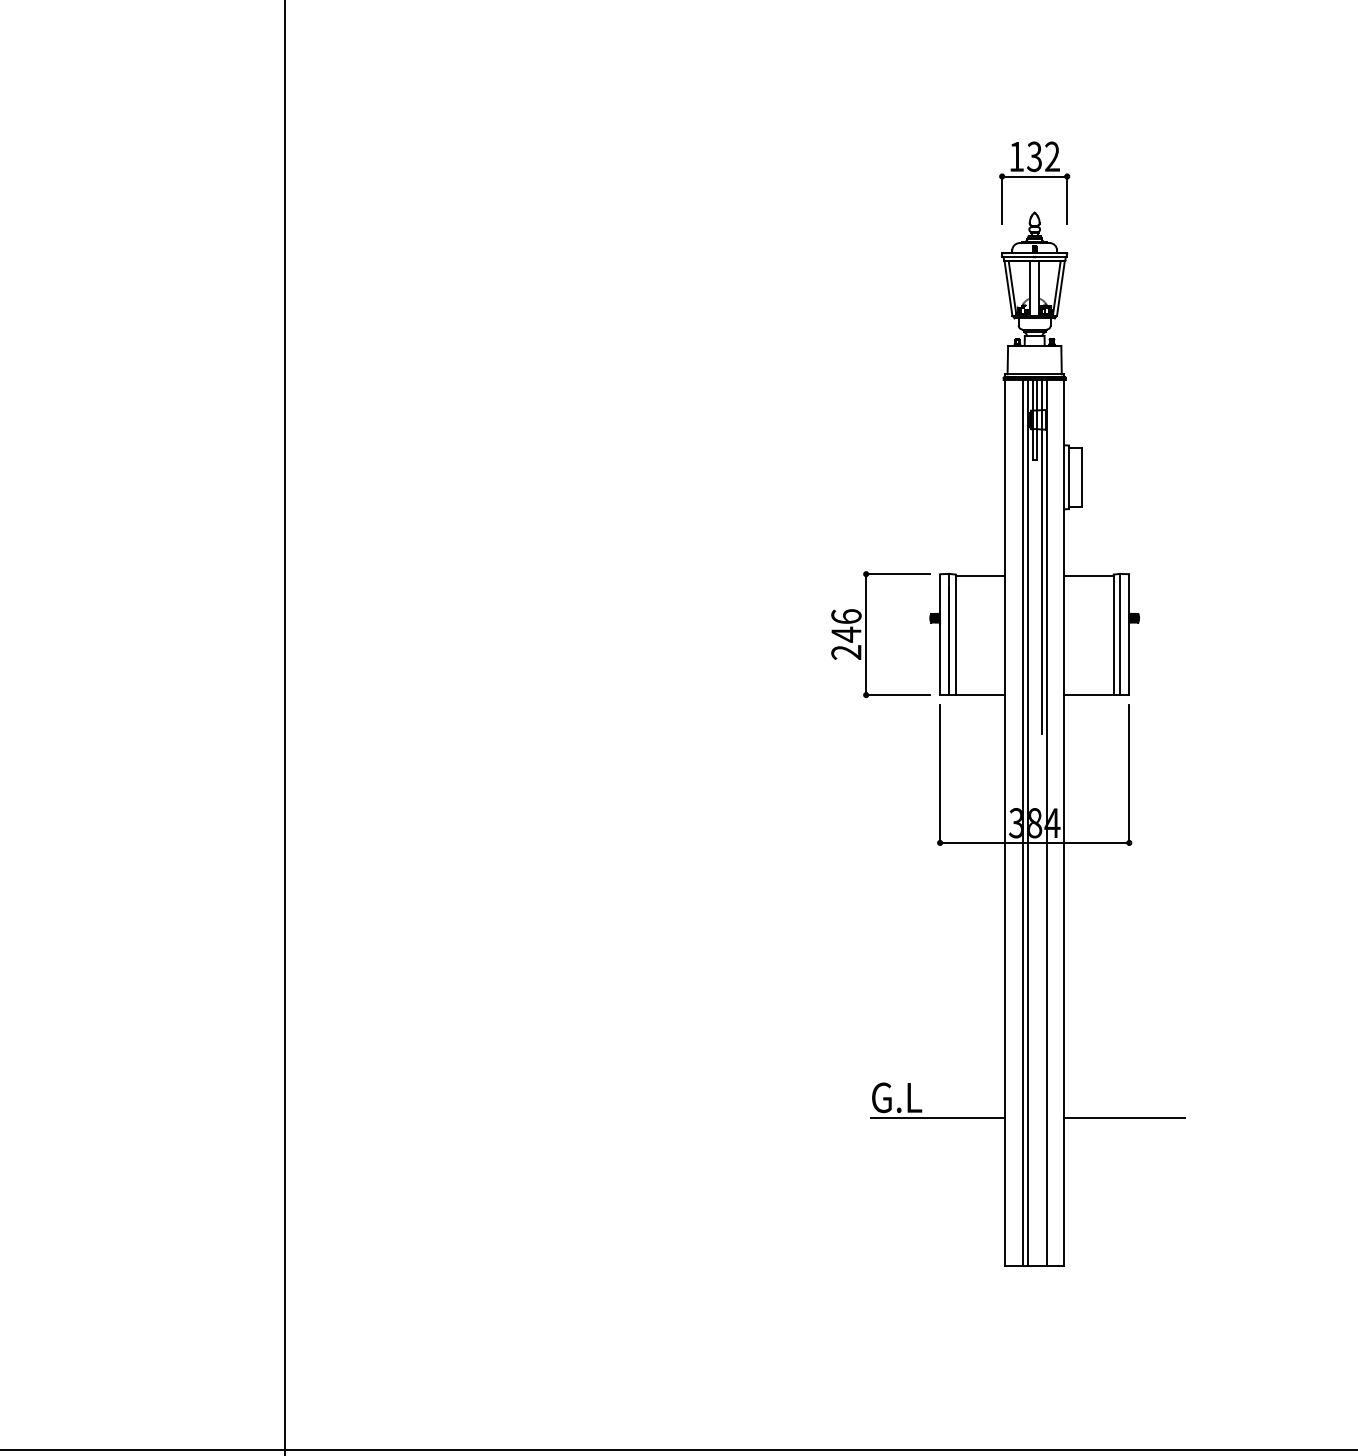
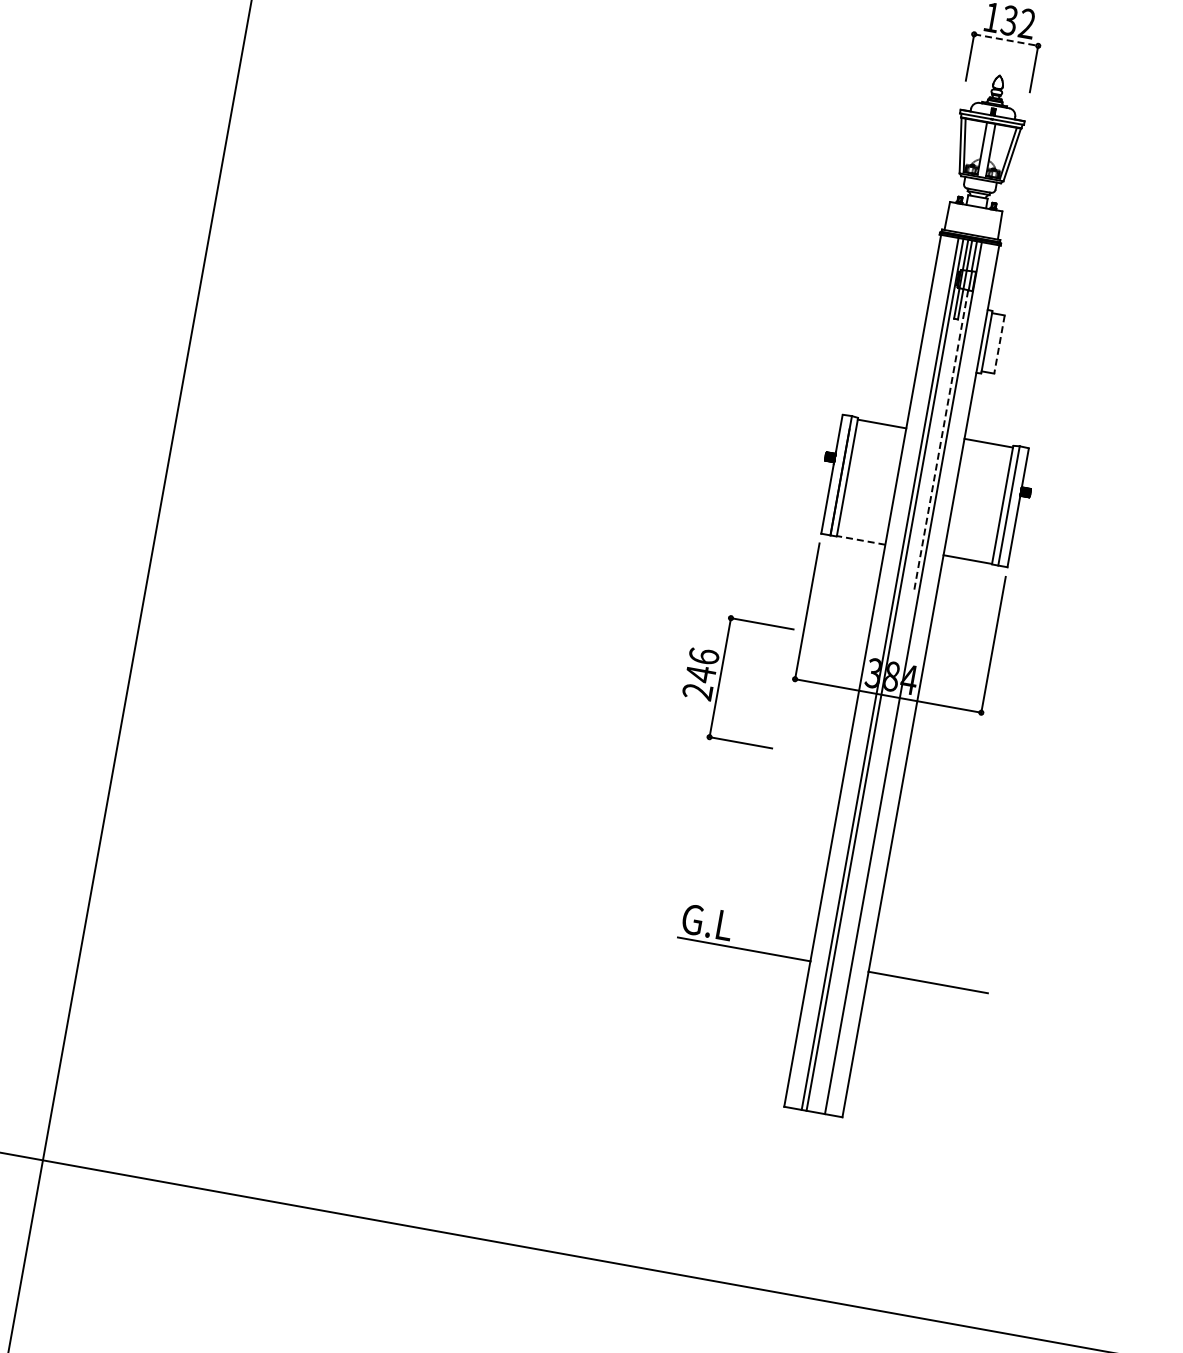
line: (1034, 176) -> (1006, 40), solid -> dashed
line: (1082, 477) -> (999, 344), solid -> dashed
line: (1041, 581) -> (941, 439), solid -> dashed
part: (866, 634) -> (720, 677), moved
line: (980, 694) -> (861, 540), solid -> dashed

